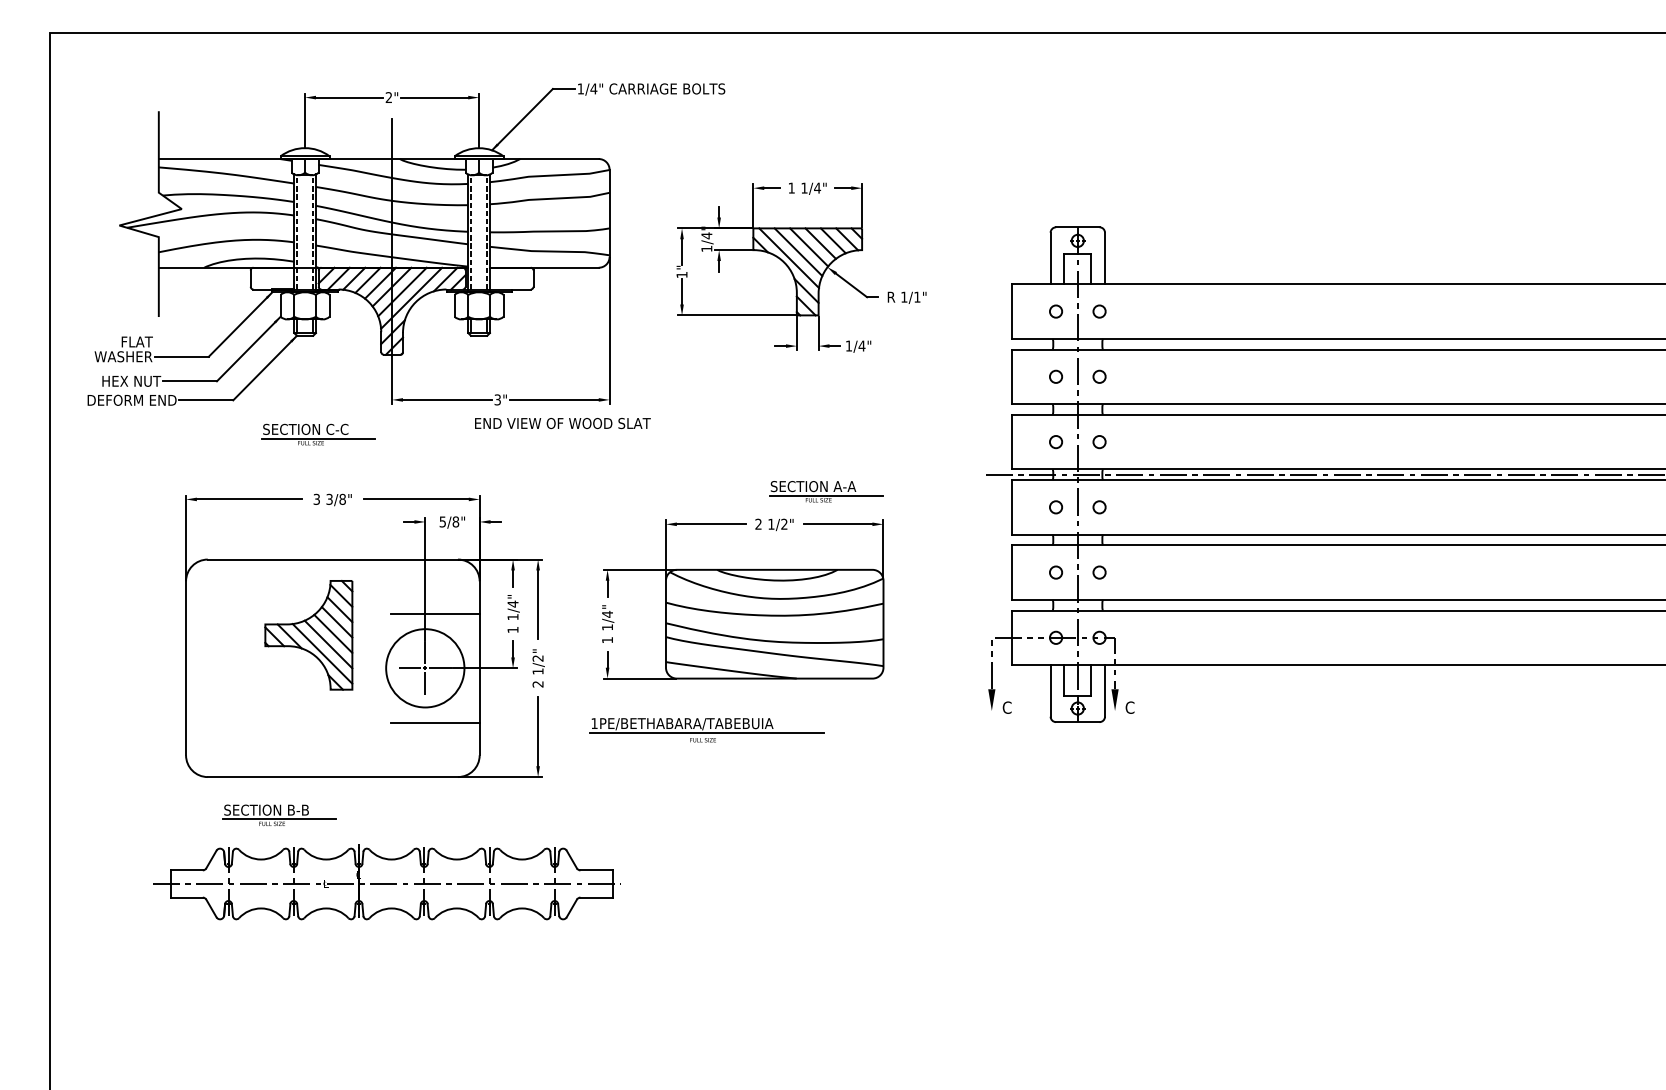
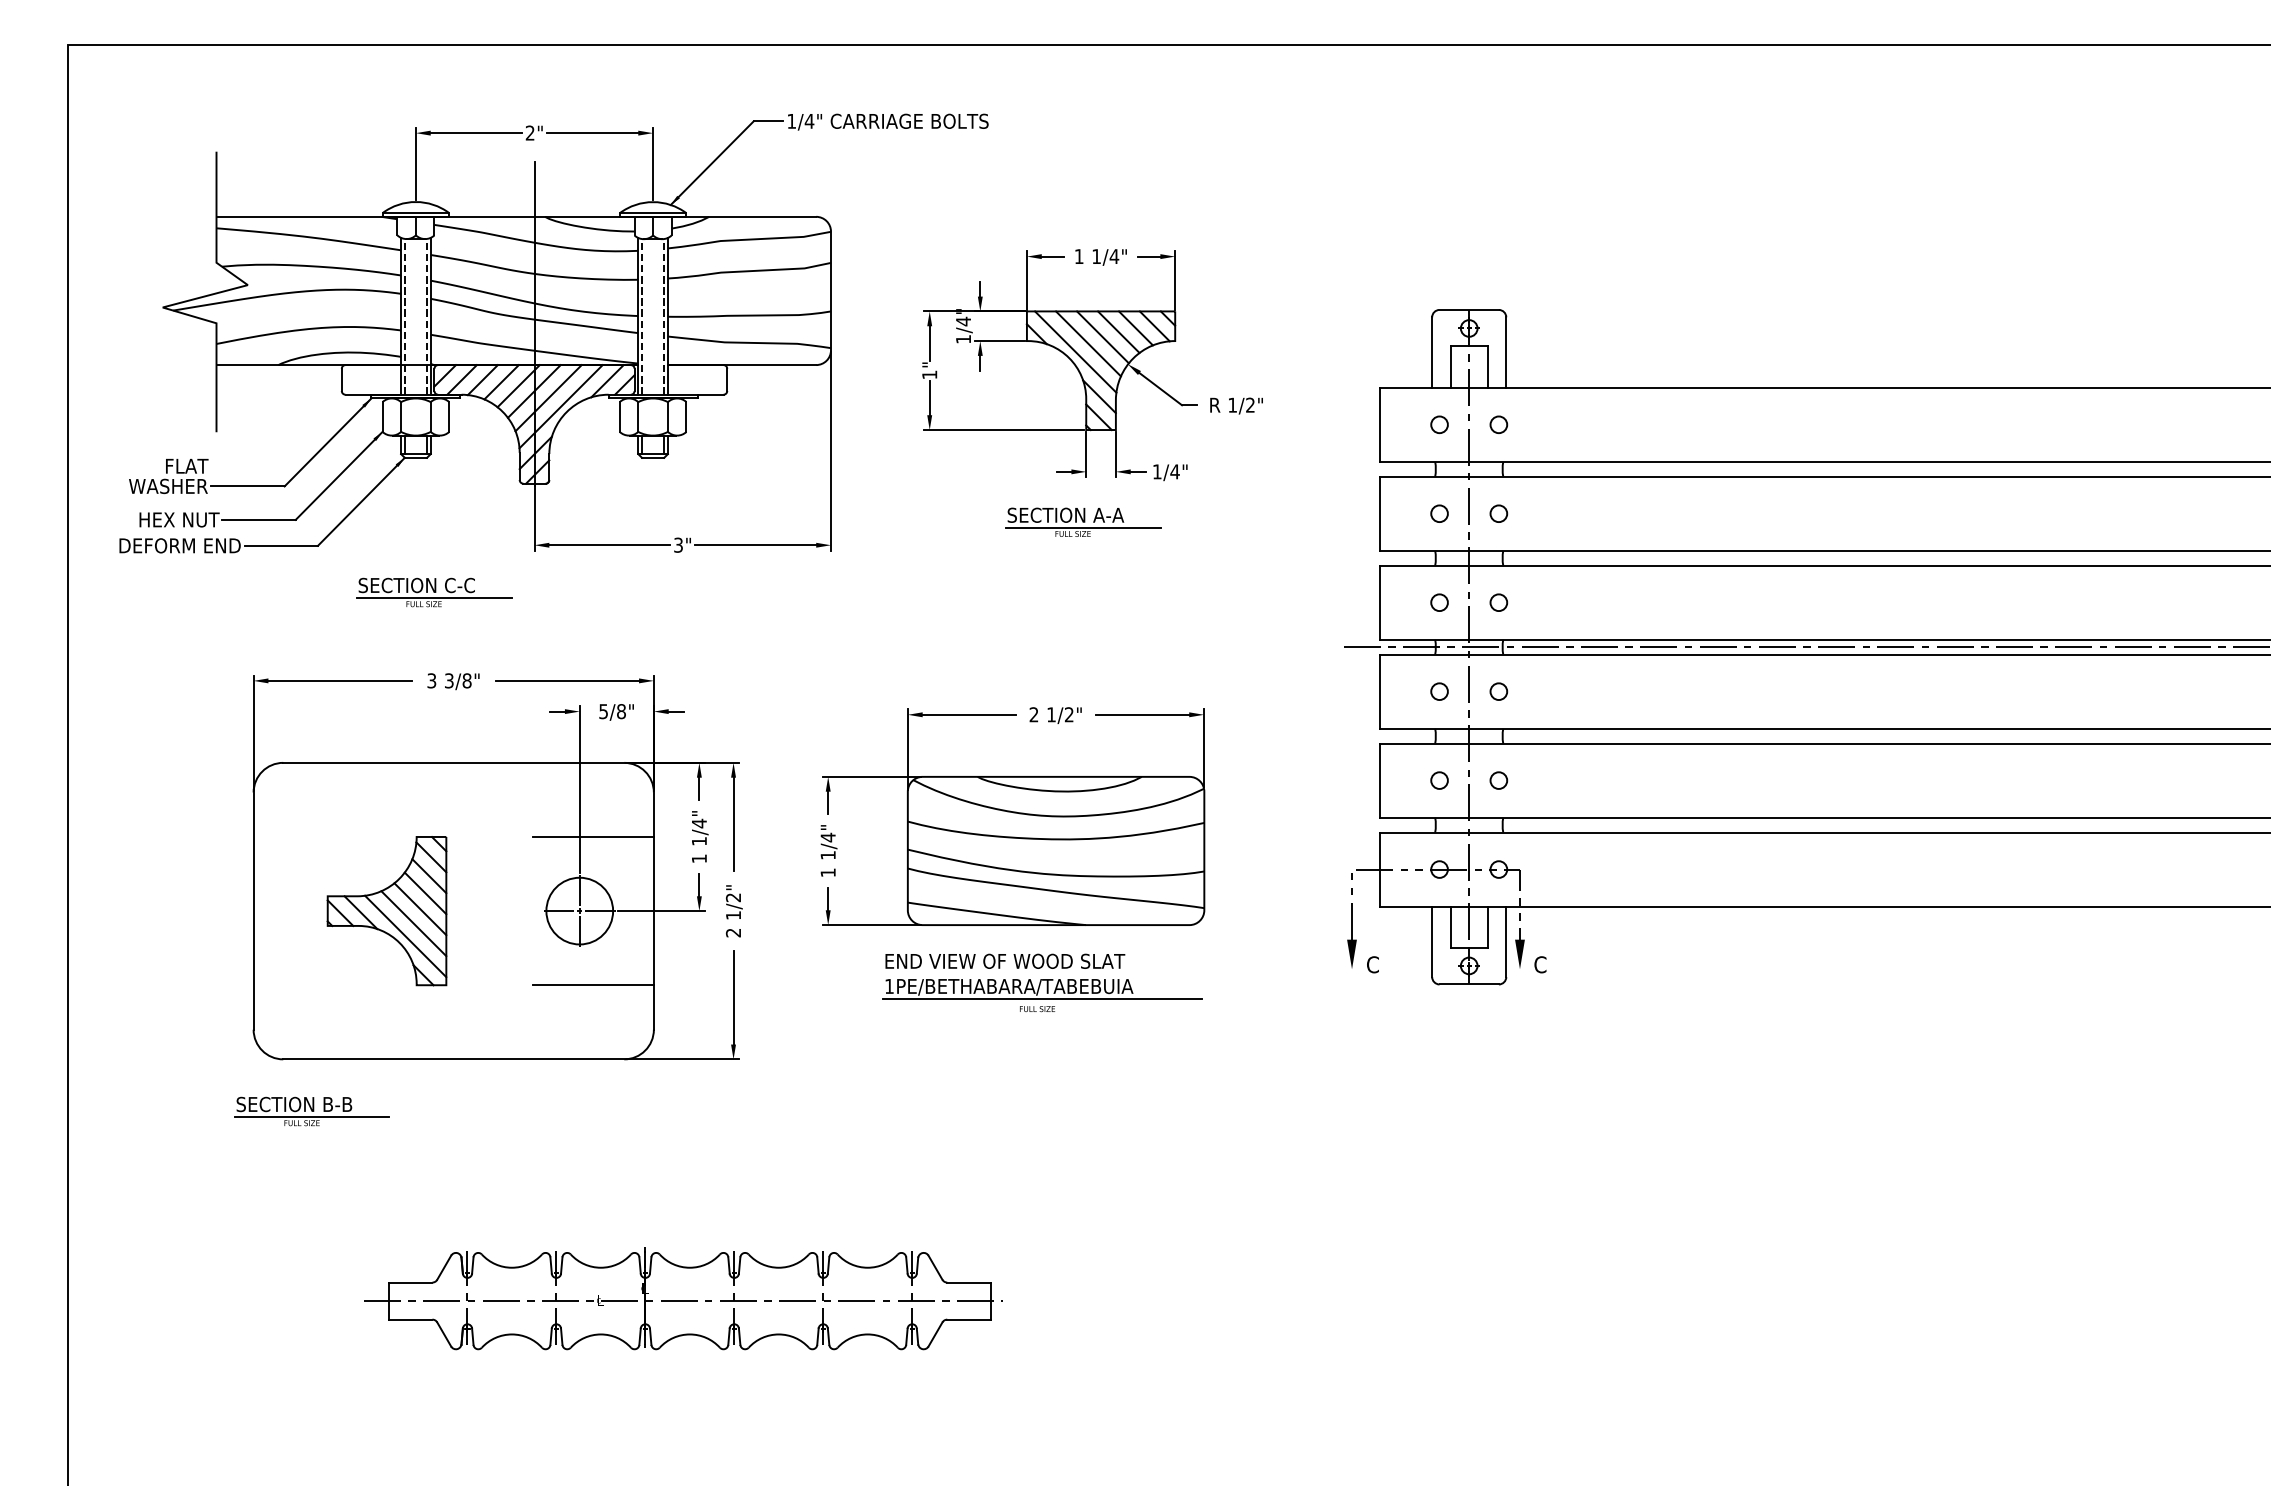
text: (917, 296) -> (1250, 404), 1/1" -> 1/2"
text: (563, 422) -> (1005, 960), moved
part: (826, 491) -> (1083, 521), moved
part: (308, 635) -> (386, 911), moved
circle: (425, 667) -> (579, 910), size x0.62
part: (706, 730) -> (1042, 995), moved
part: (279, 815) -> (311, 1111), moved
part: (386, 882) -> (683, 1298), moved

